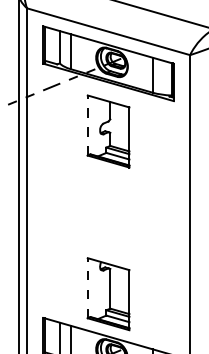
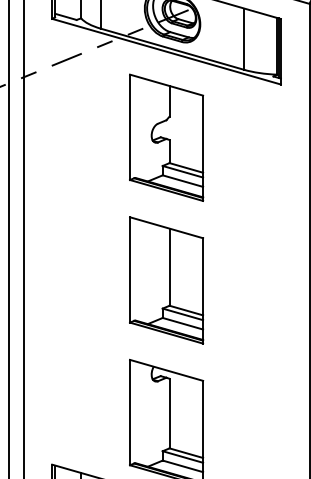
line: (87, 125) -> (129, 127), dashed -> solid
part: (108, 212) -> (166, 279), added
line: (87, 287) -> (129, 411), dashed -> solid

